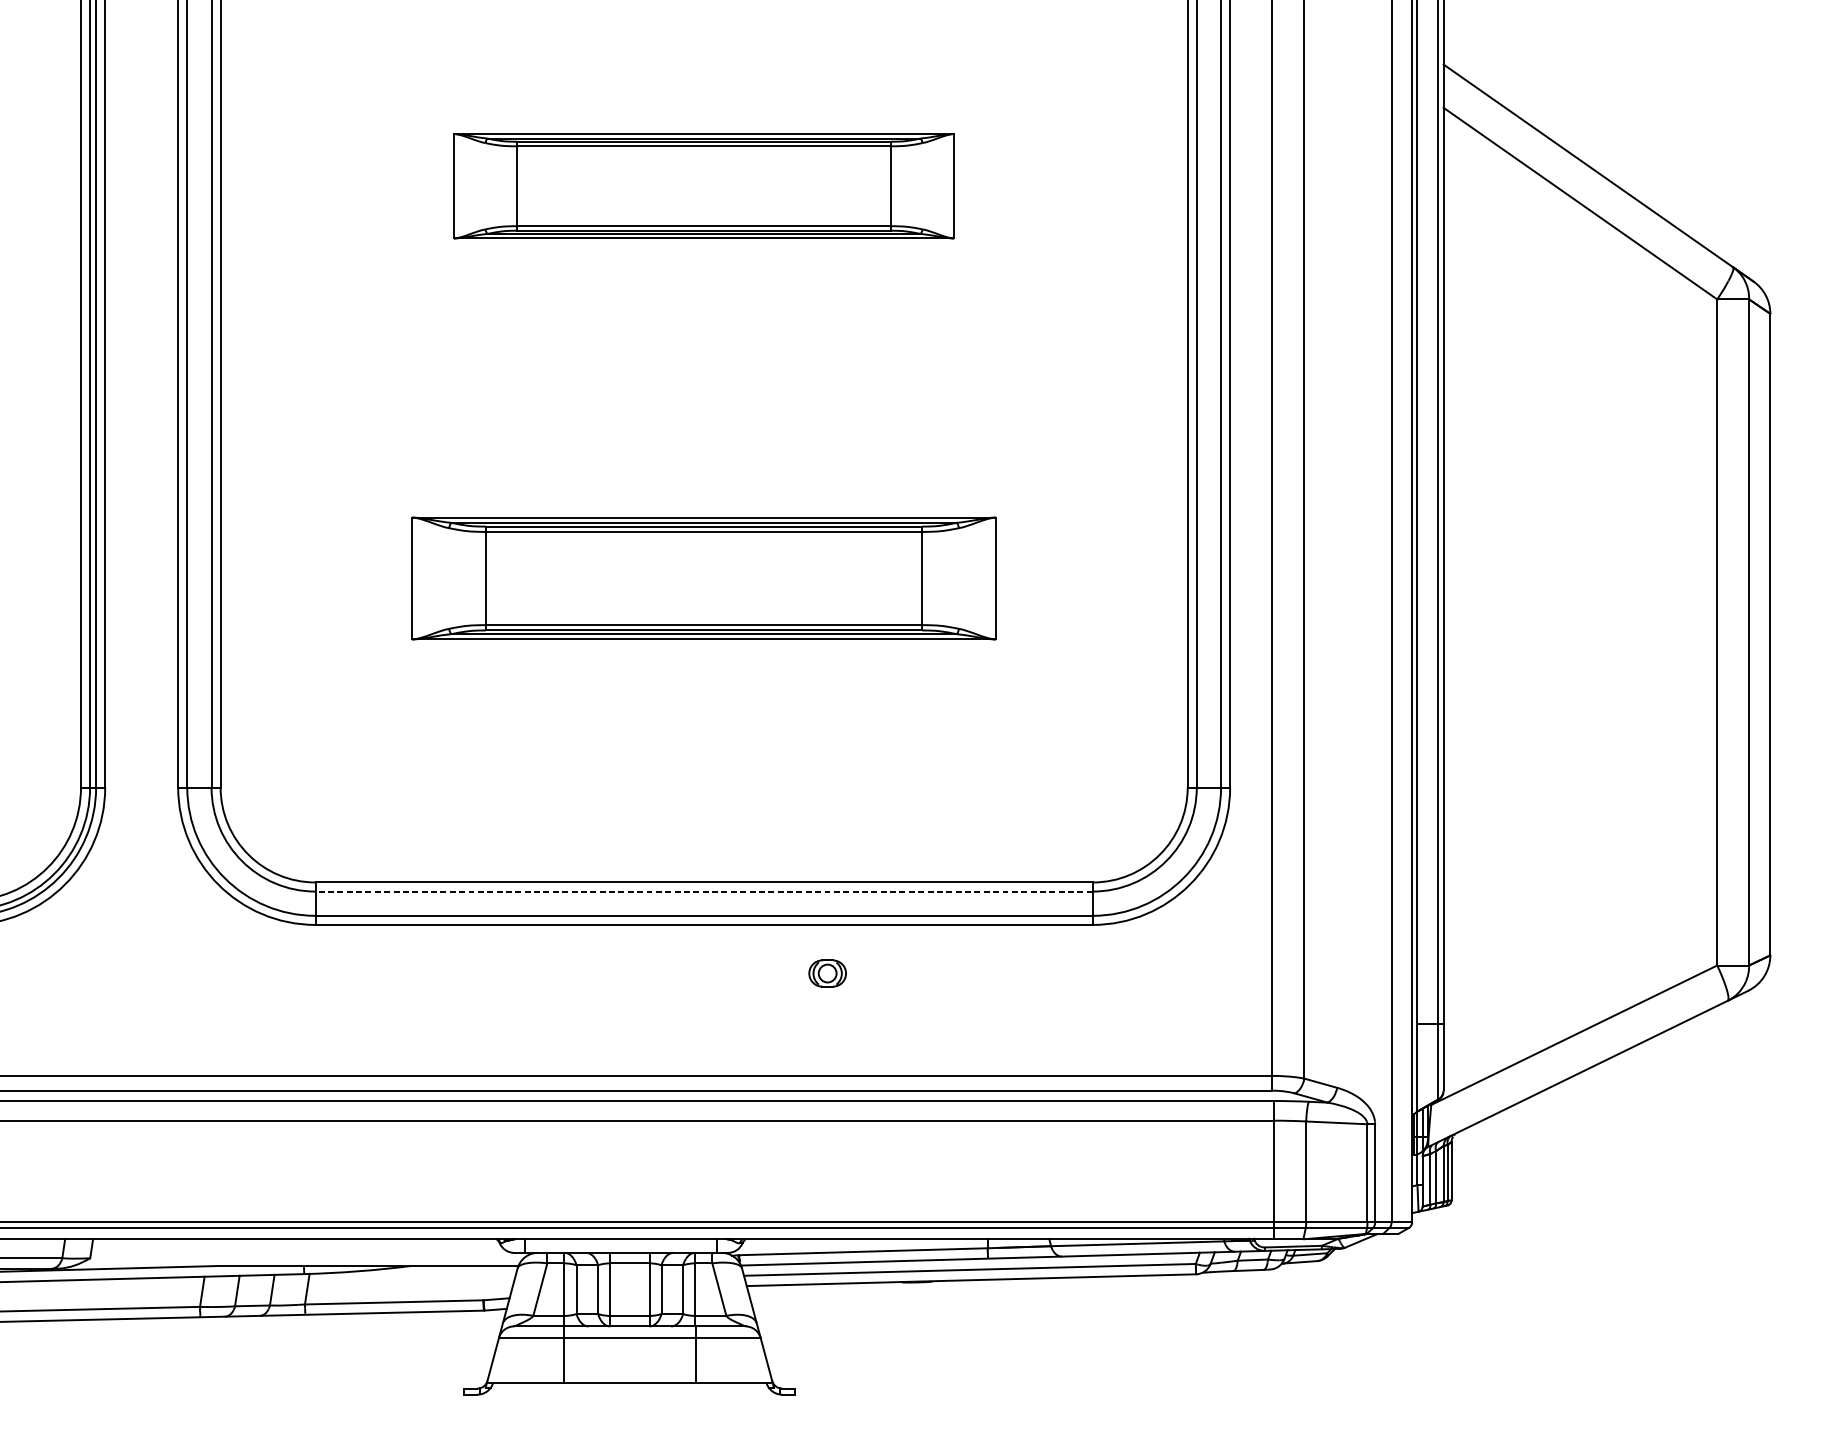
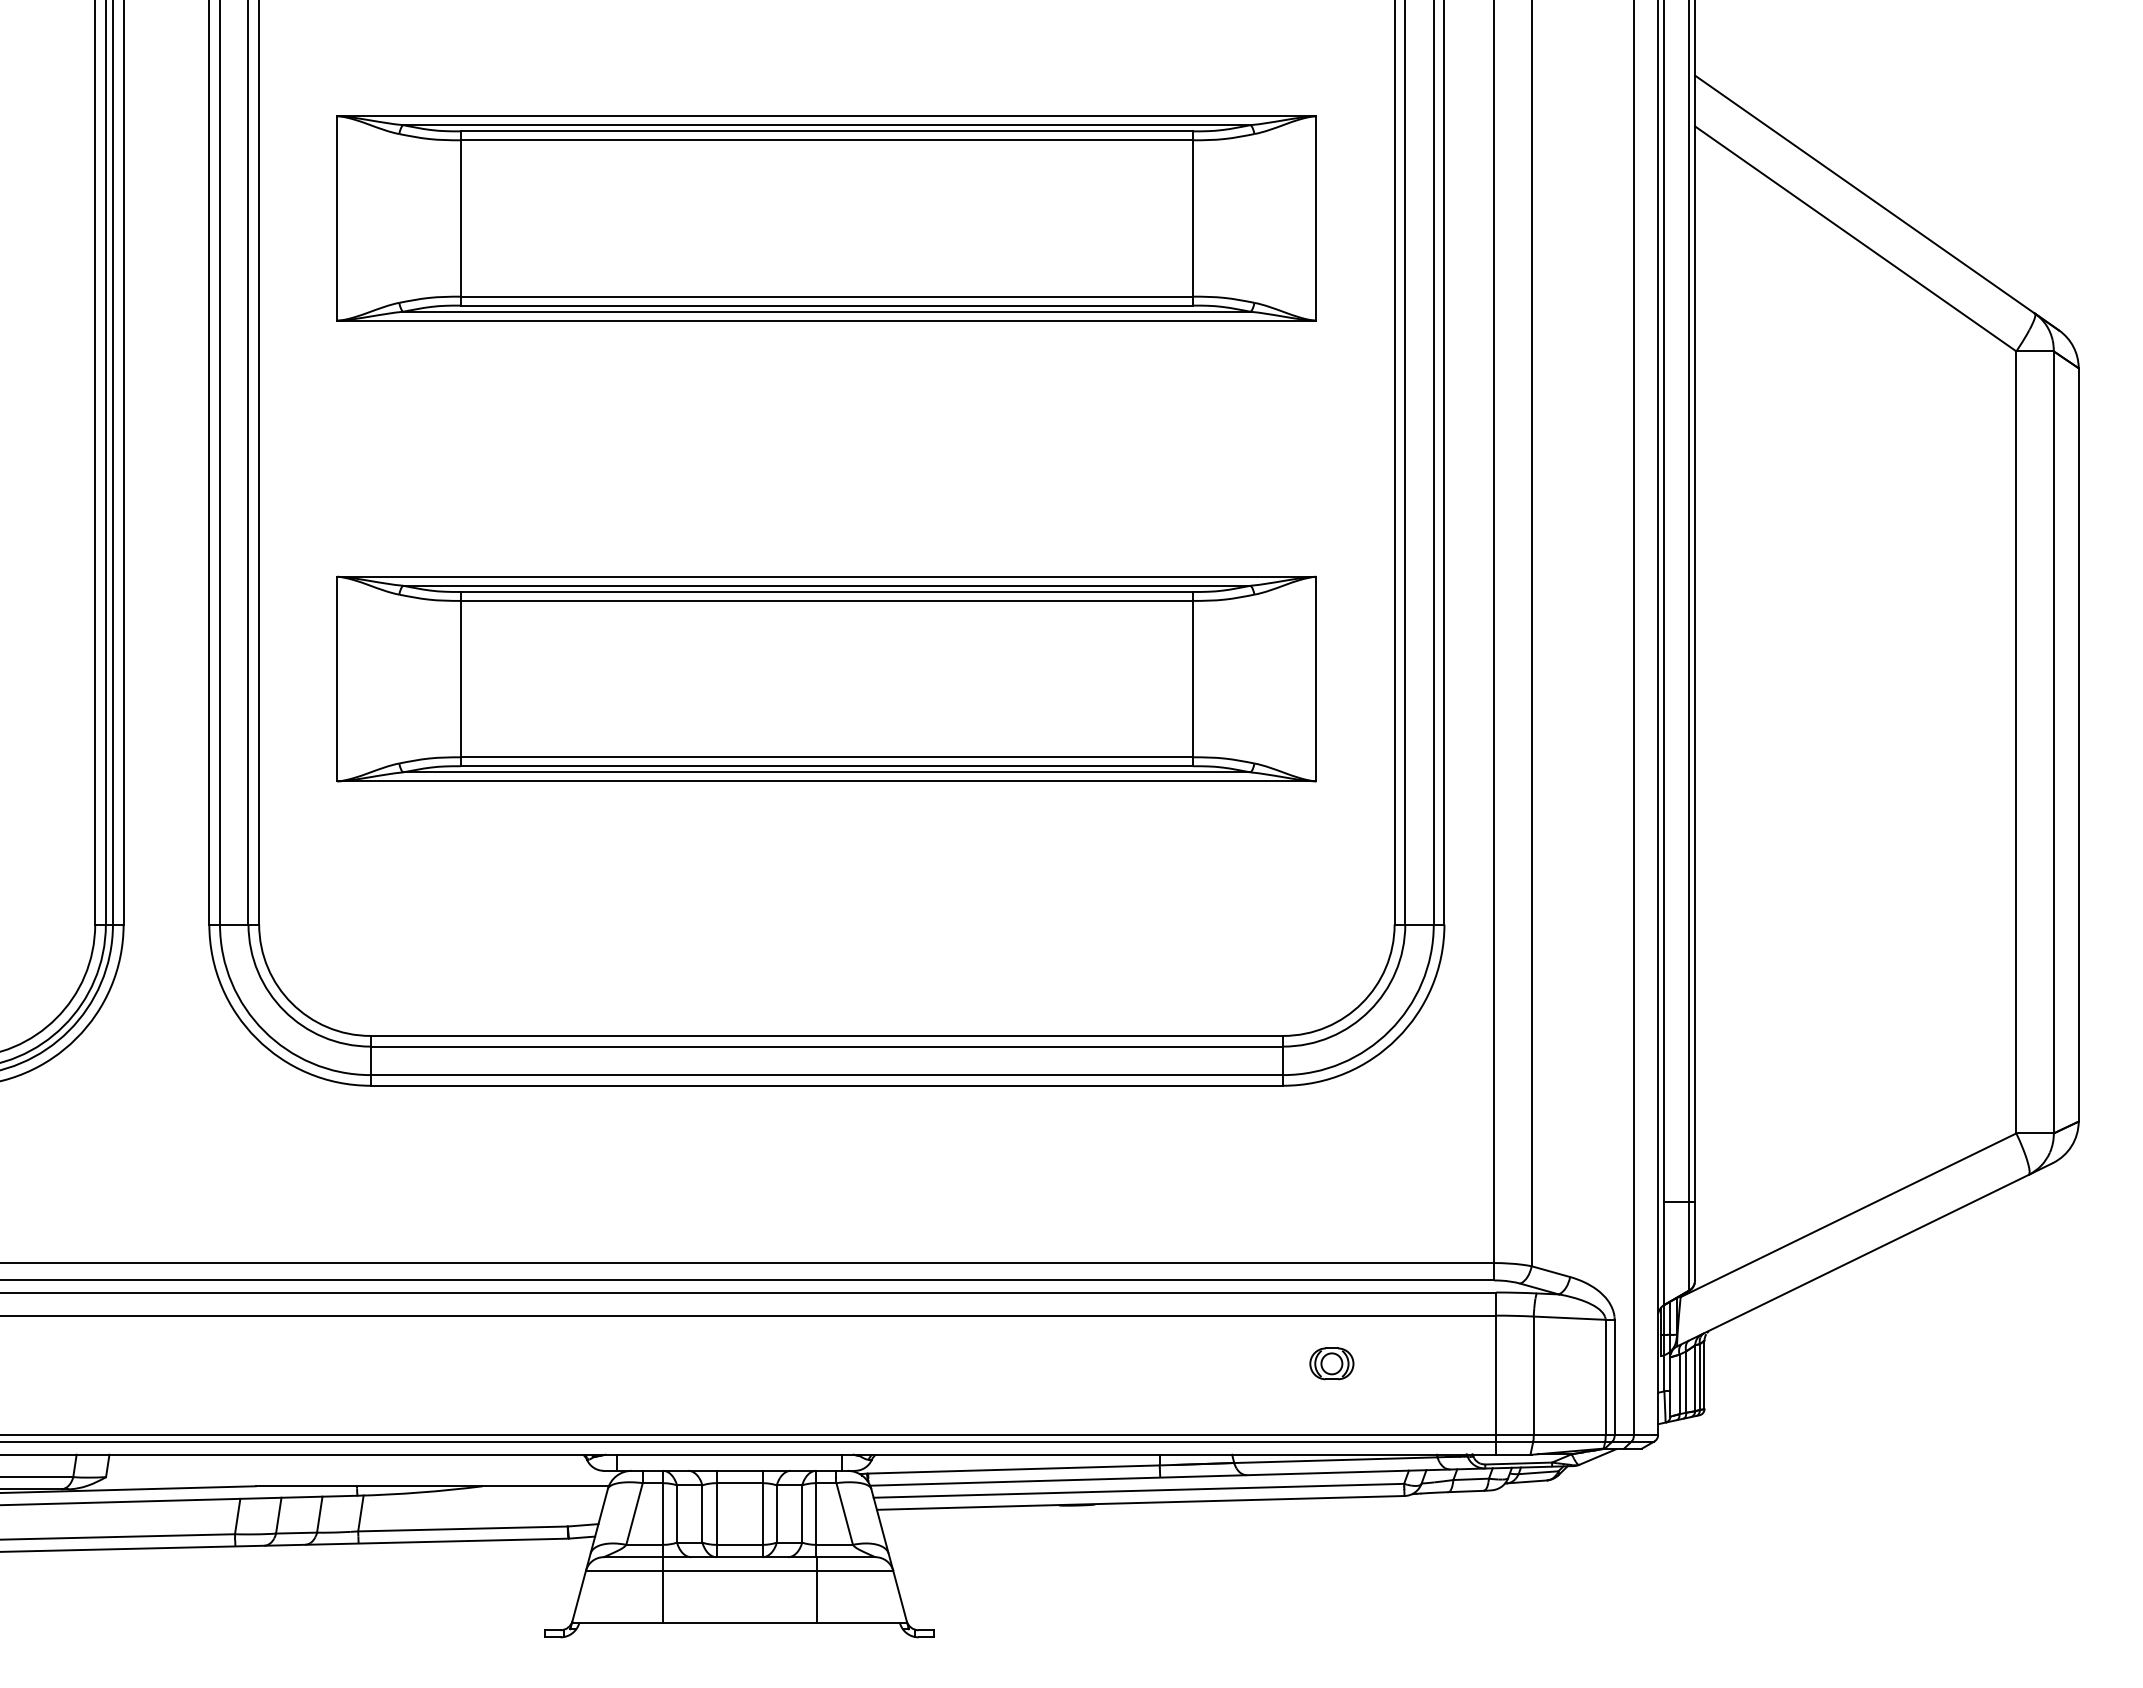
part: (703, 186) -> (826, 218), size x1.67
part: (703, 578) -> (826, 678), size x1.43
line: (703, 891) -> (826, 1046), dashed -> solid
part: (827, 973) -> (1331, 1363), moved

